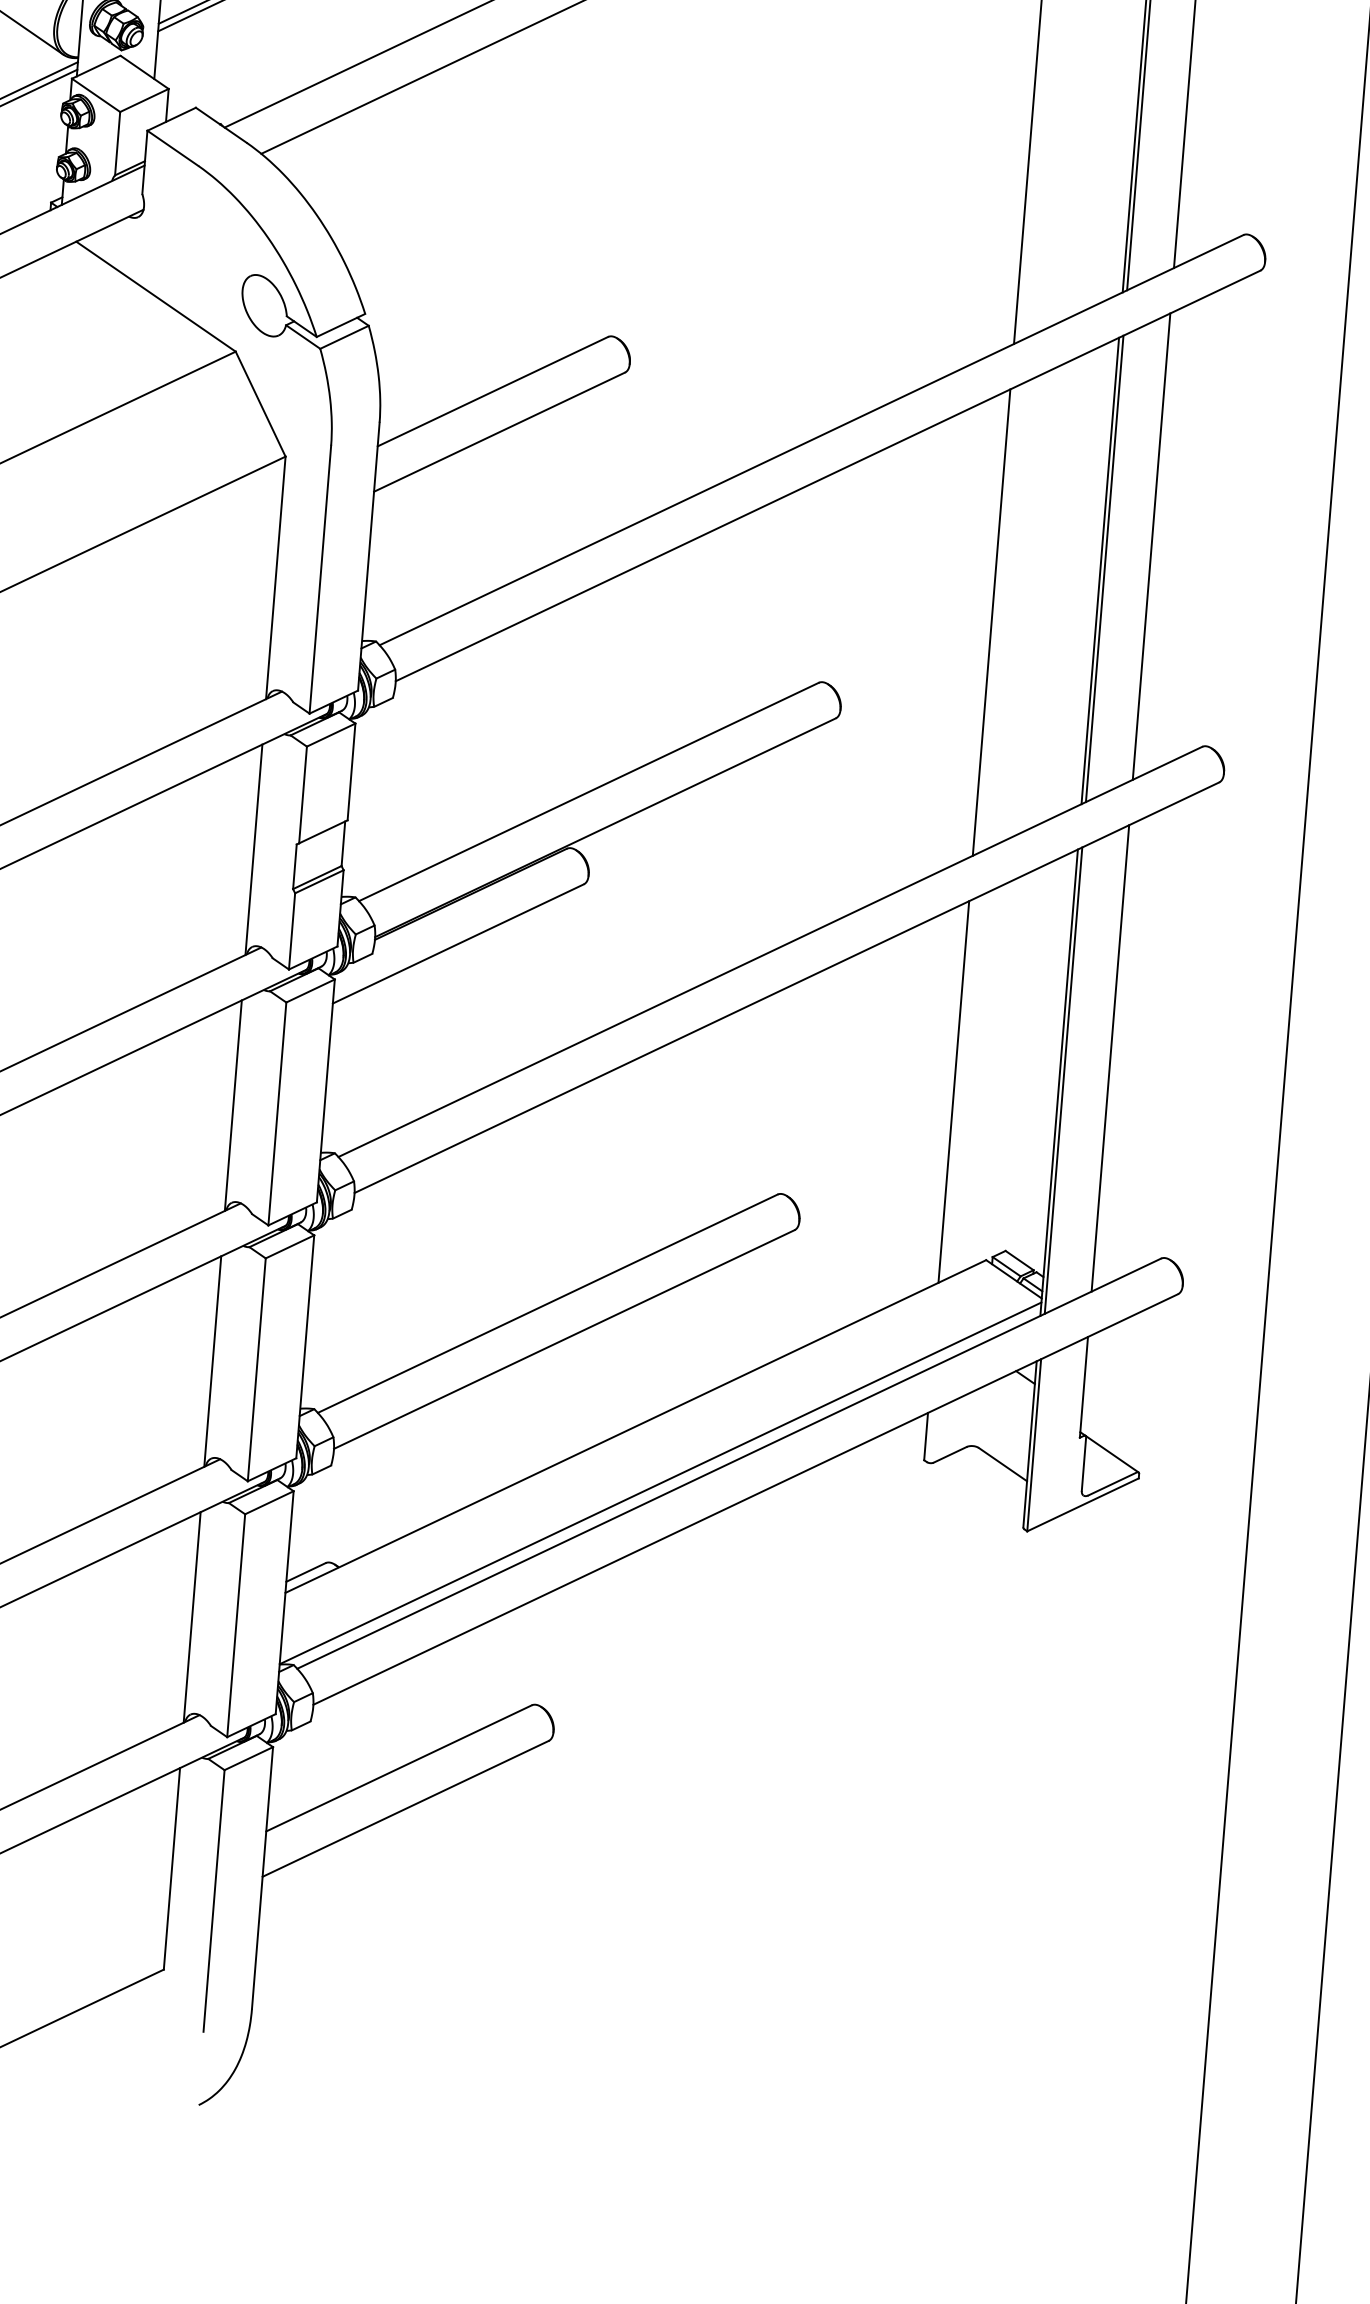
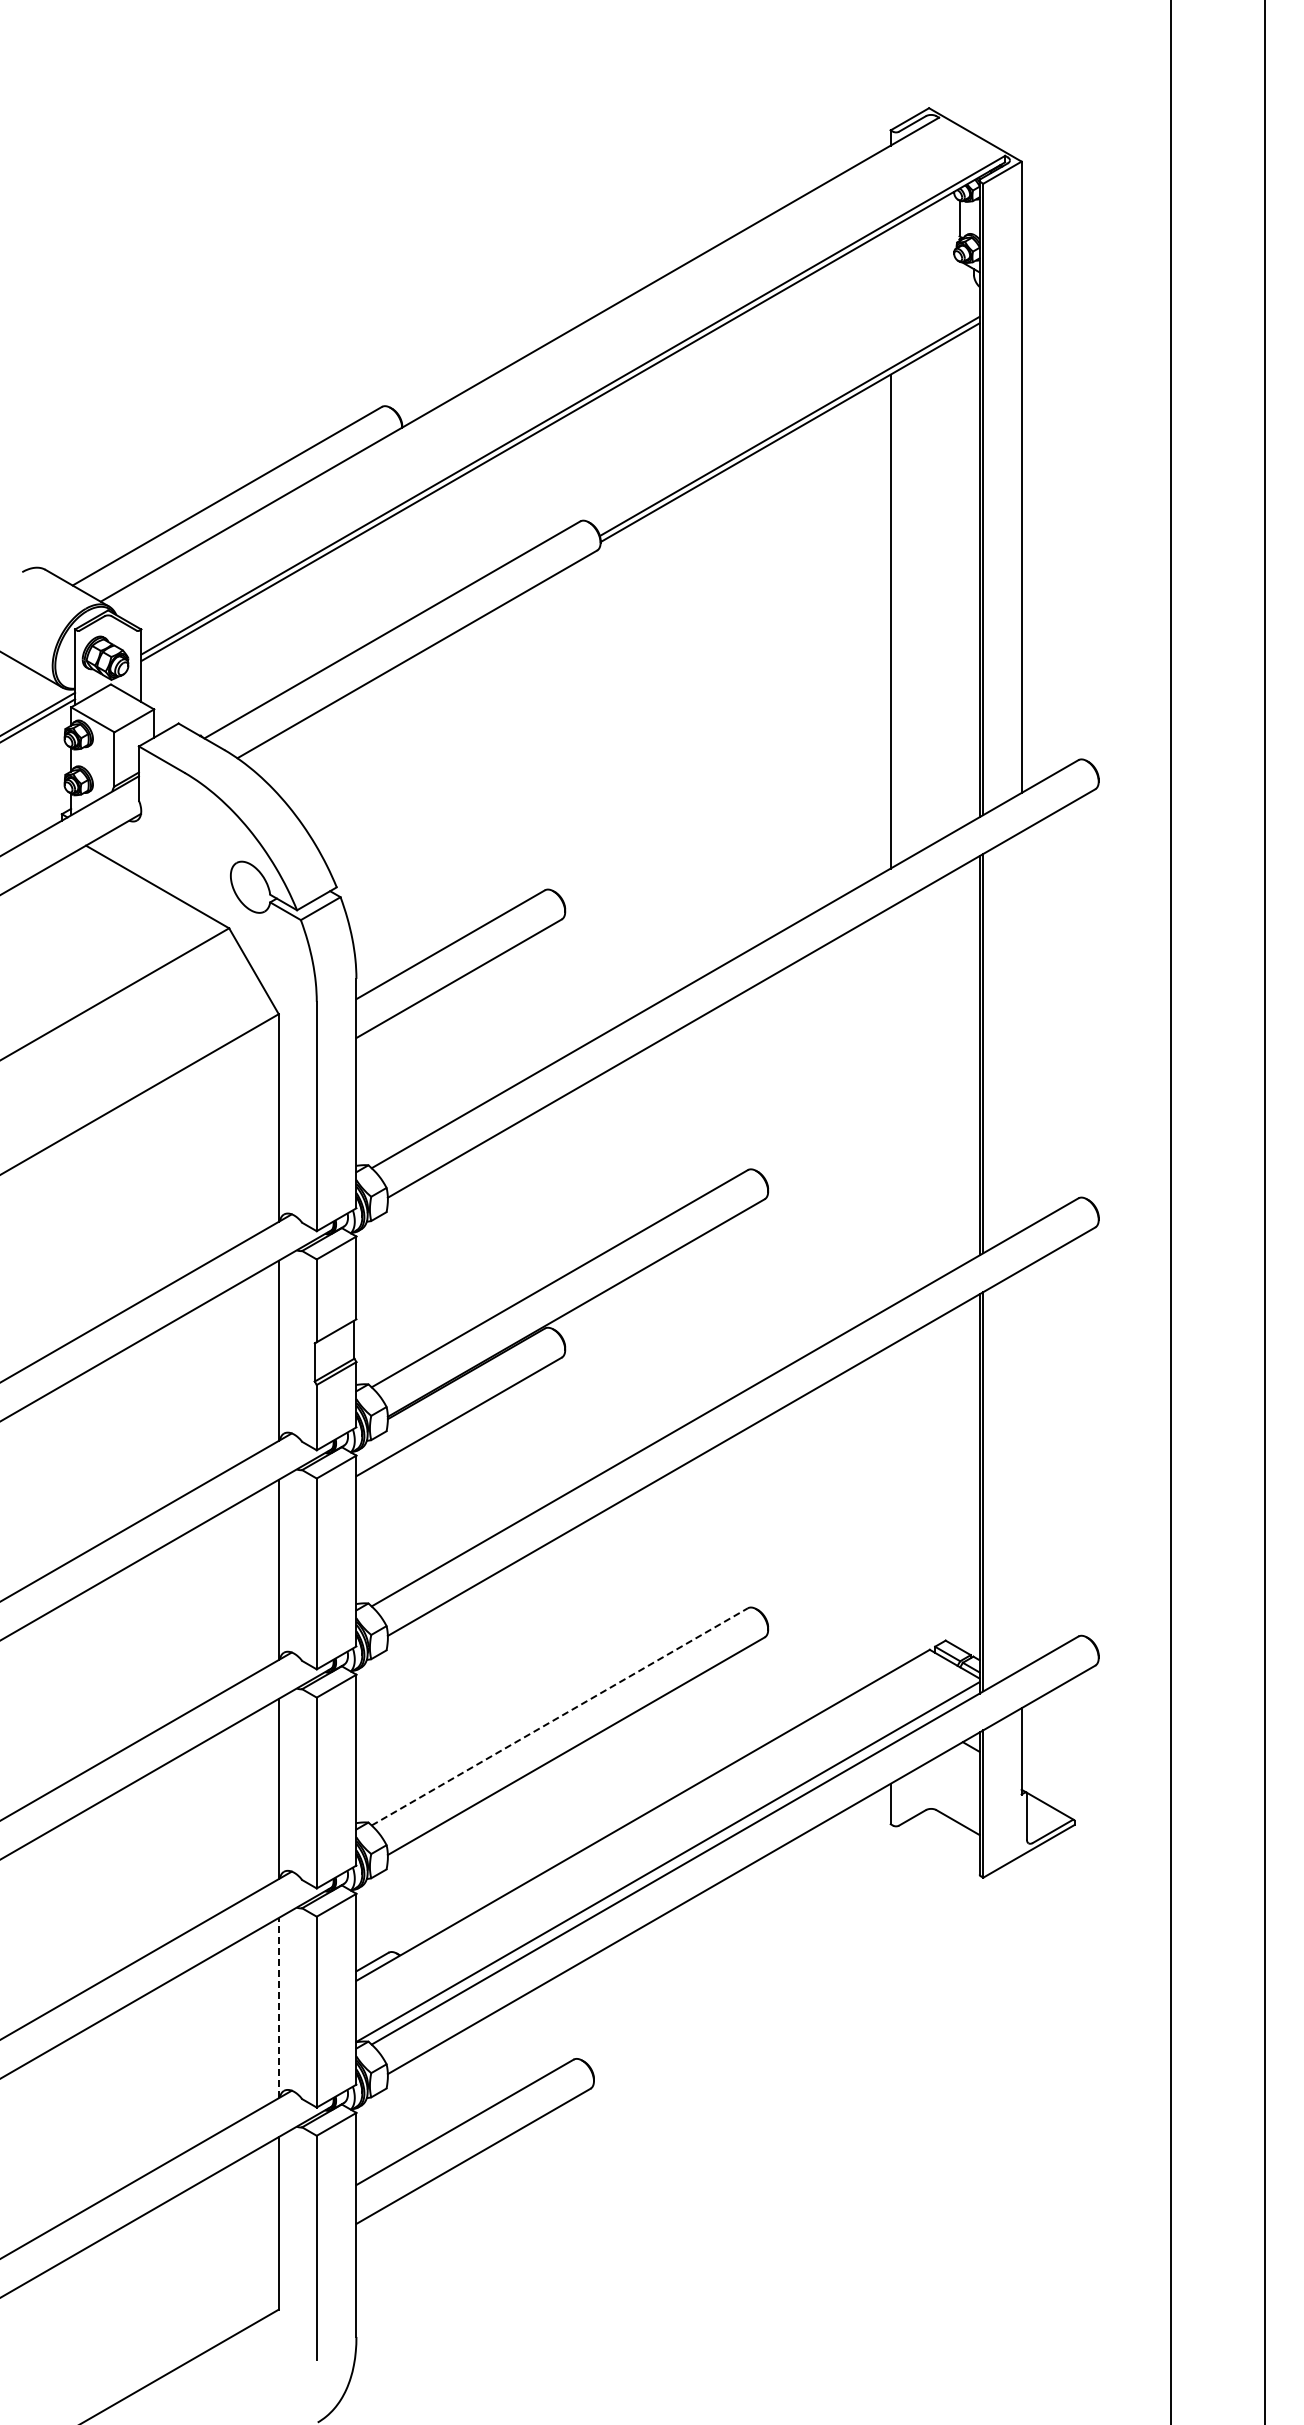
line: (1151, 546) -> (1021, 1031), removed
line: (991, 621) -> (890, 1106), removed
line: (1110, 1058) -> (1021, 1469), removed
line: (953, 1091) -> (890, 1508), removed
line: (548, 1303) -> (560, 1716), solid -> dashed
line: (191, 1616) -> (278, 2007), solid -> dashed

